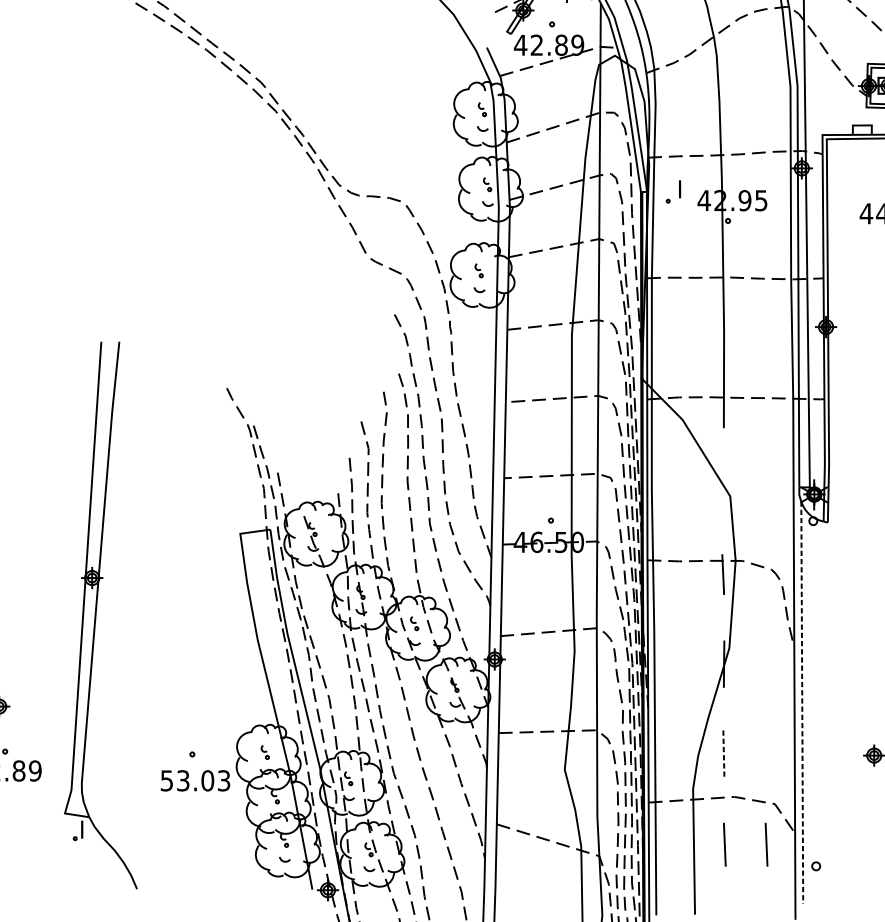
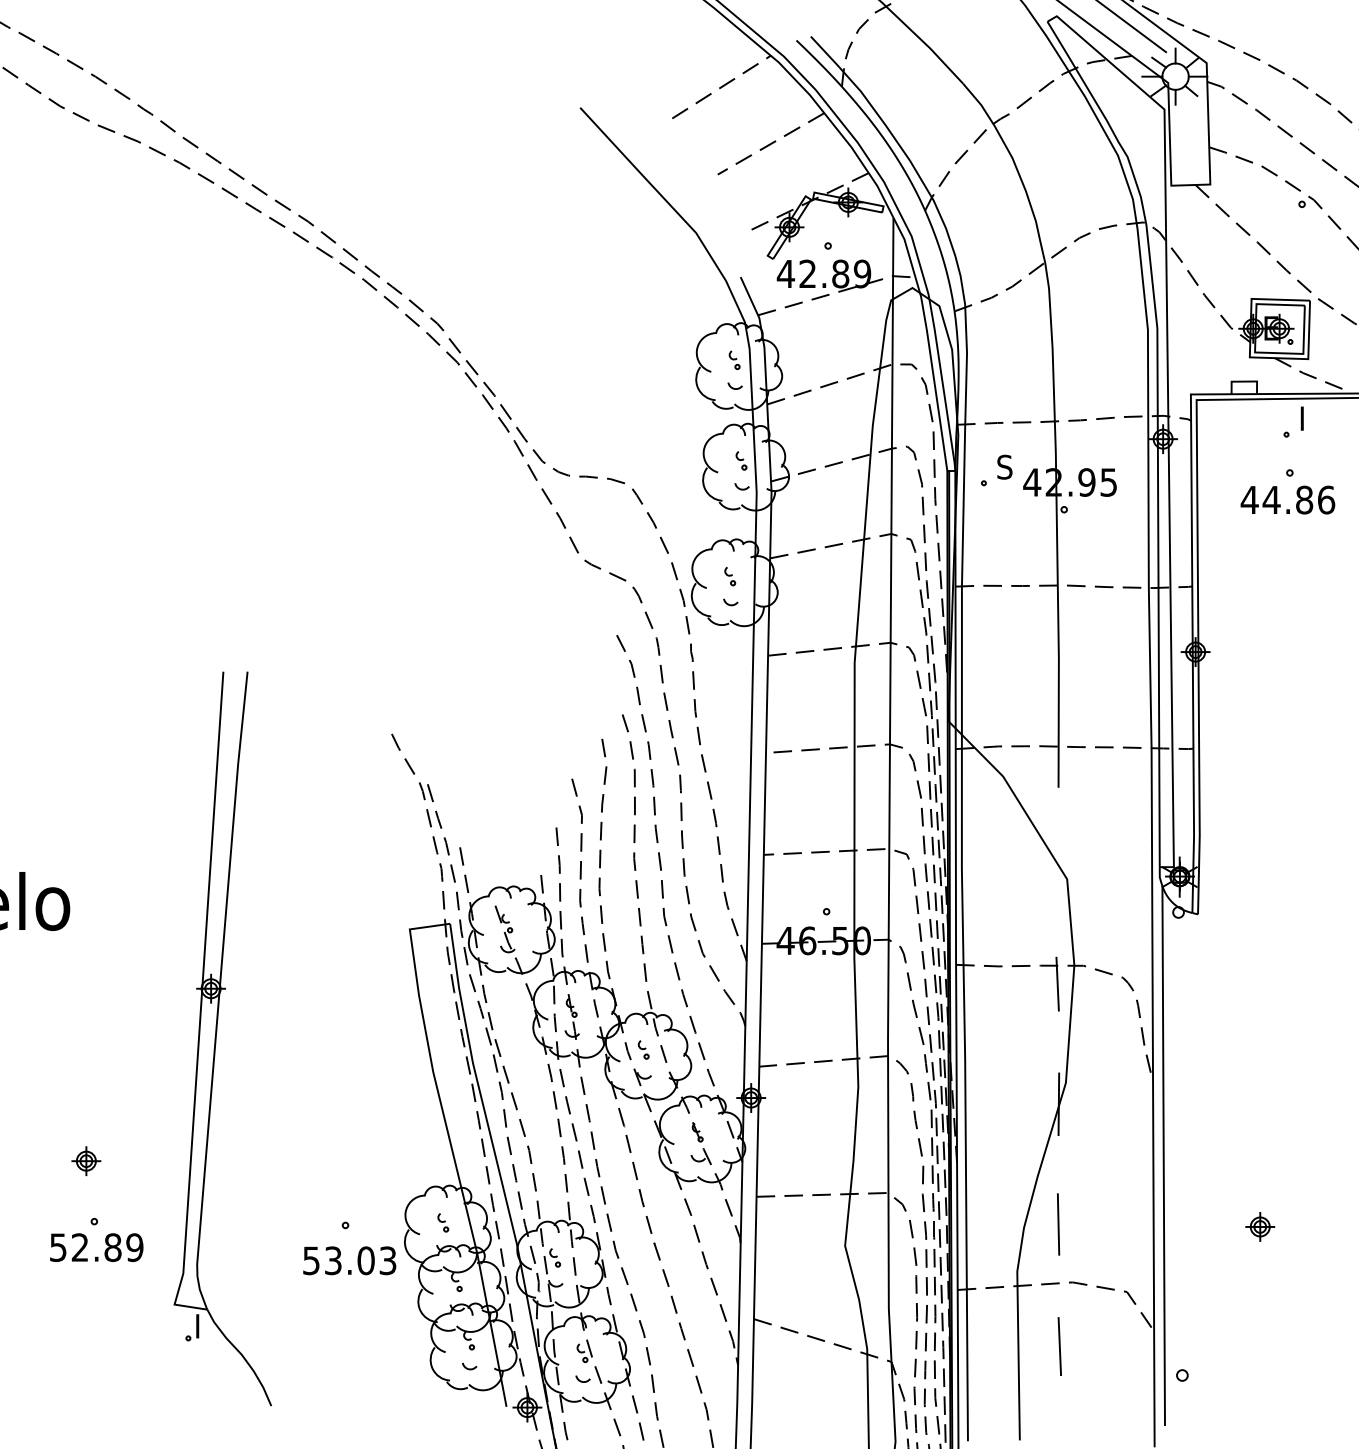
text: (683, 188) -> (1004, 466), I -> S
line: (802, 703) -> (1163, 1156), dashed -> solid
line: (723, 753) -> (1058, 1224), dashed -> solid
line: (766, 844) -> (1115, 1346), removed

